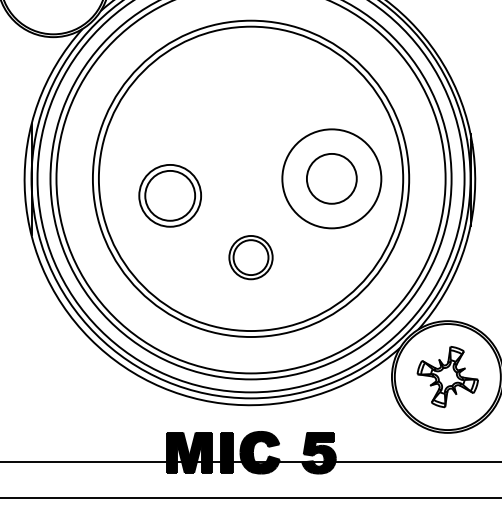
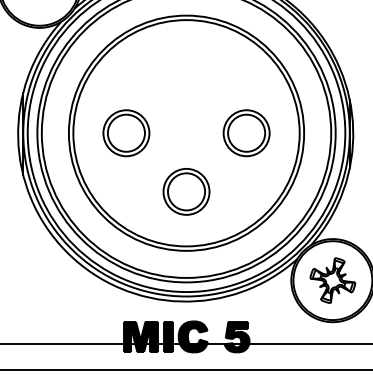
circle: (331, 178) -> (246, 132), size x0.62
part: (169, 195) -> (125, 132), moved
part: (250, 257) -> (186, 191), size x1.43

